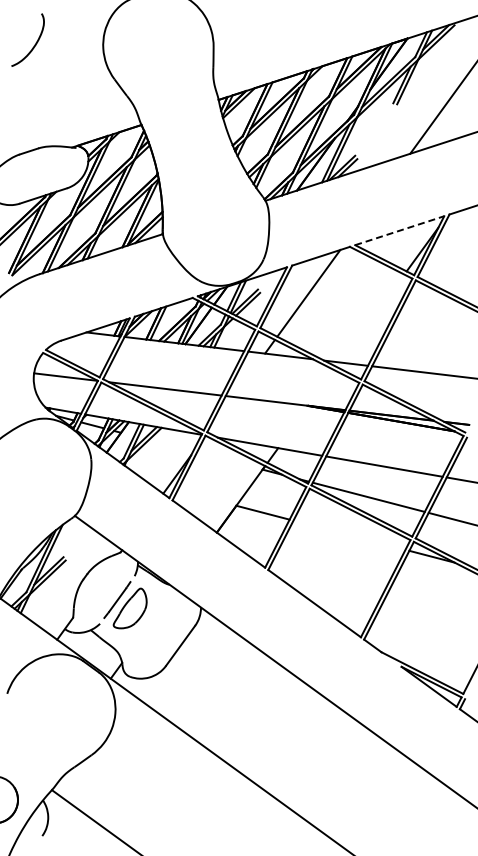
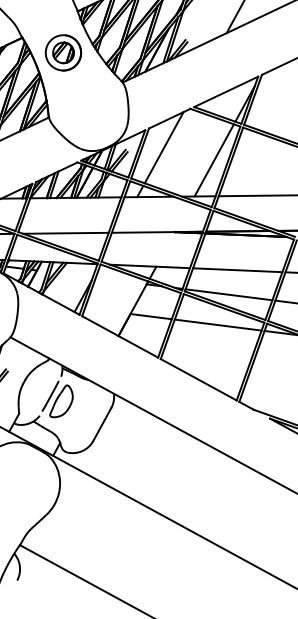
part: (192, 151) -> (63, 52), added
line: (399, 230) -> (226, 91), dashed -> solid
line: (372, 318) -> (214, 160), added
line: (349, 534) -> (218, 324), added

